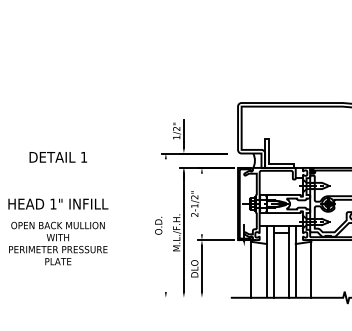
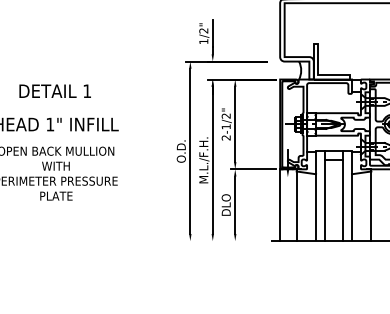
text: (57, 157) -> (54, 91), moved
line: (201, 203) -> (234, 123), added
line: (165, 225) -> (189, 151), added
line: (238, 268) -> (280, 204), added

